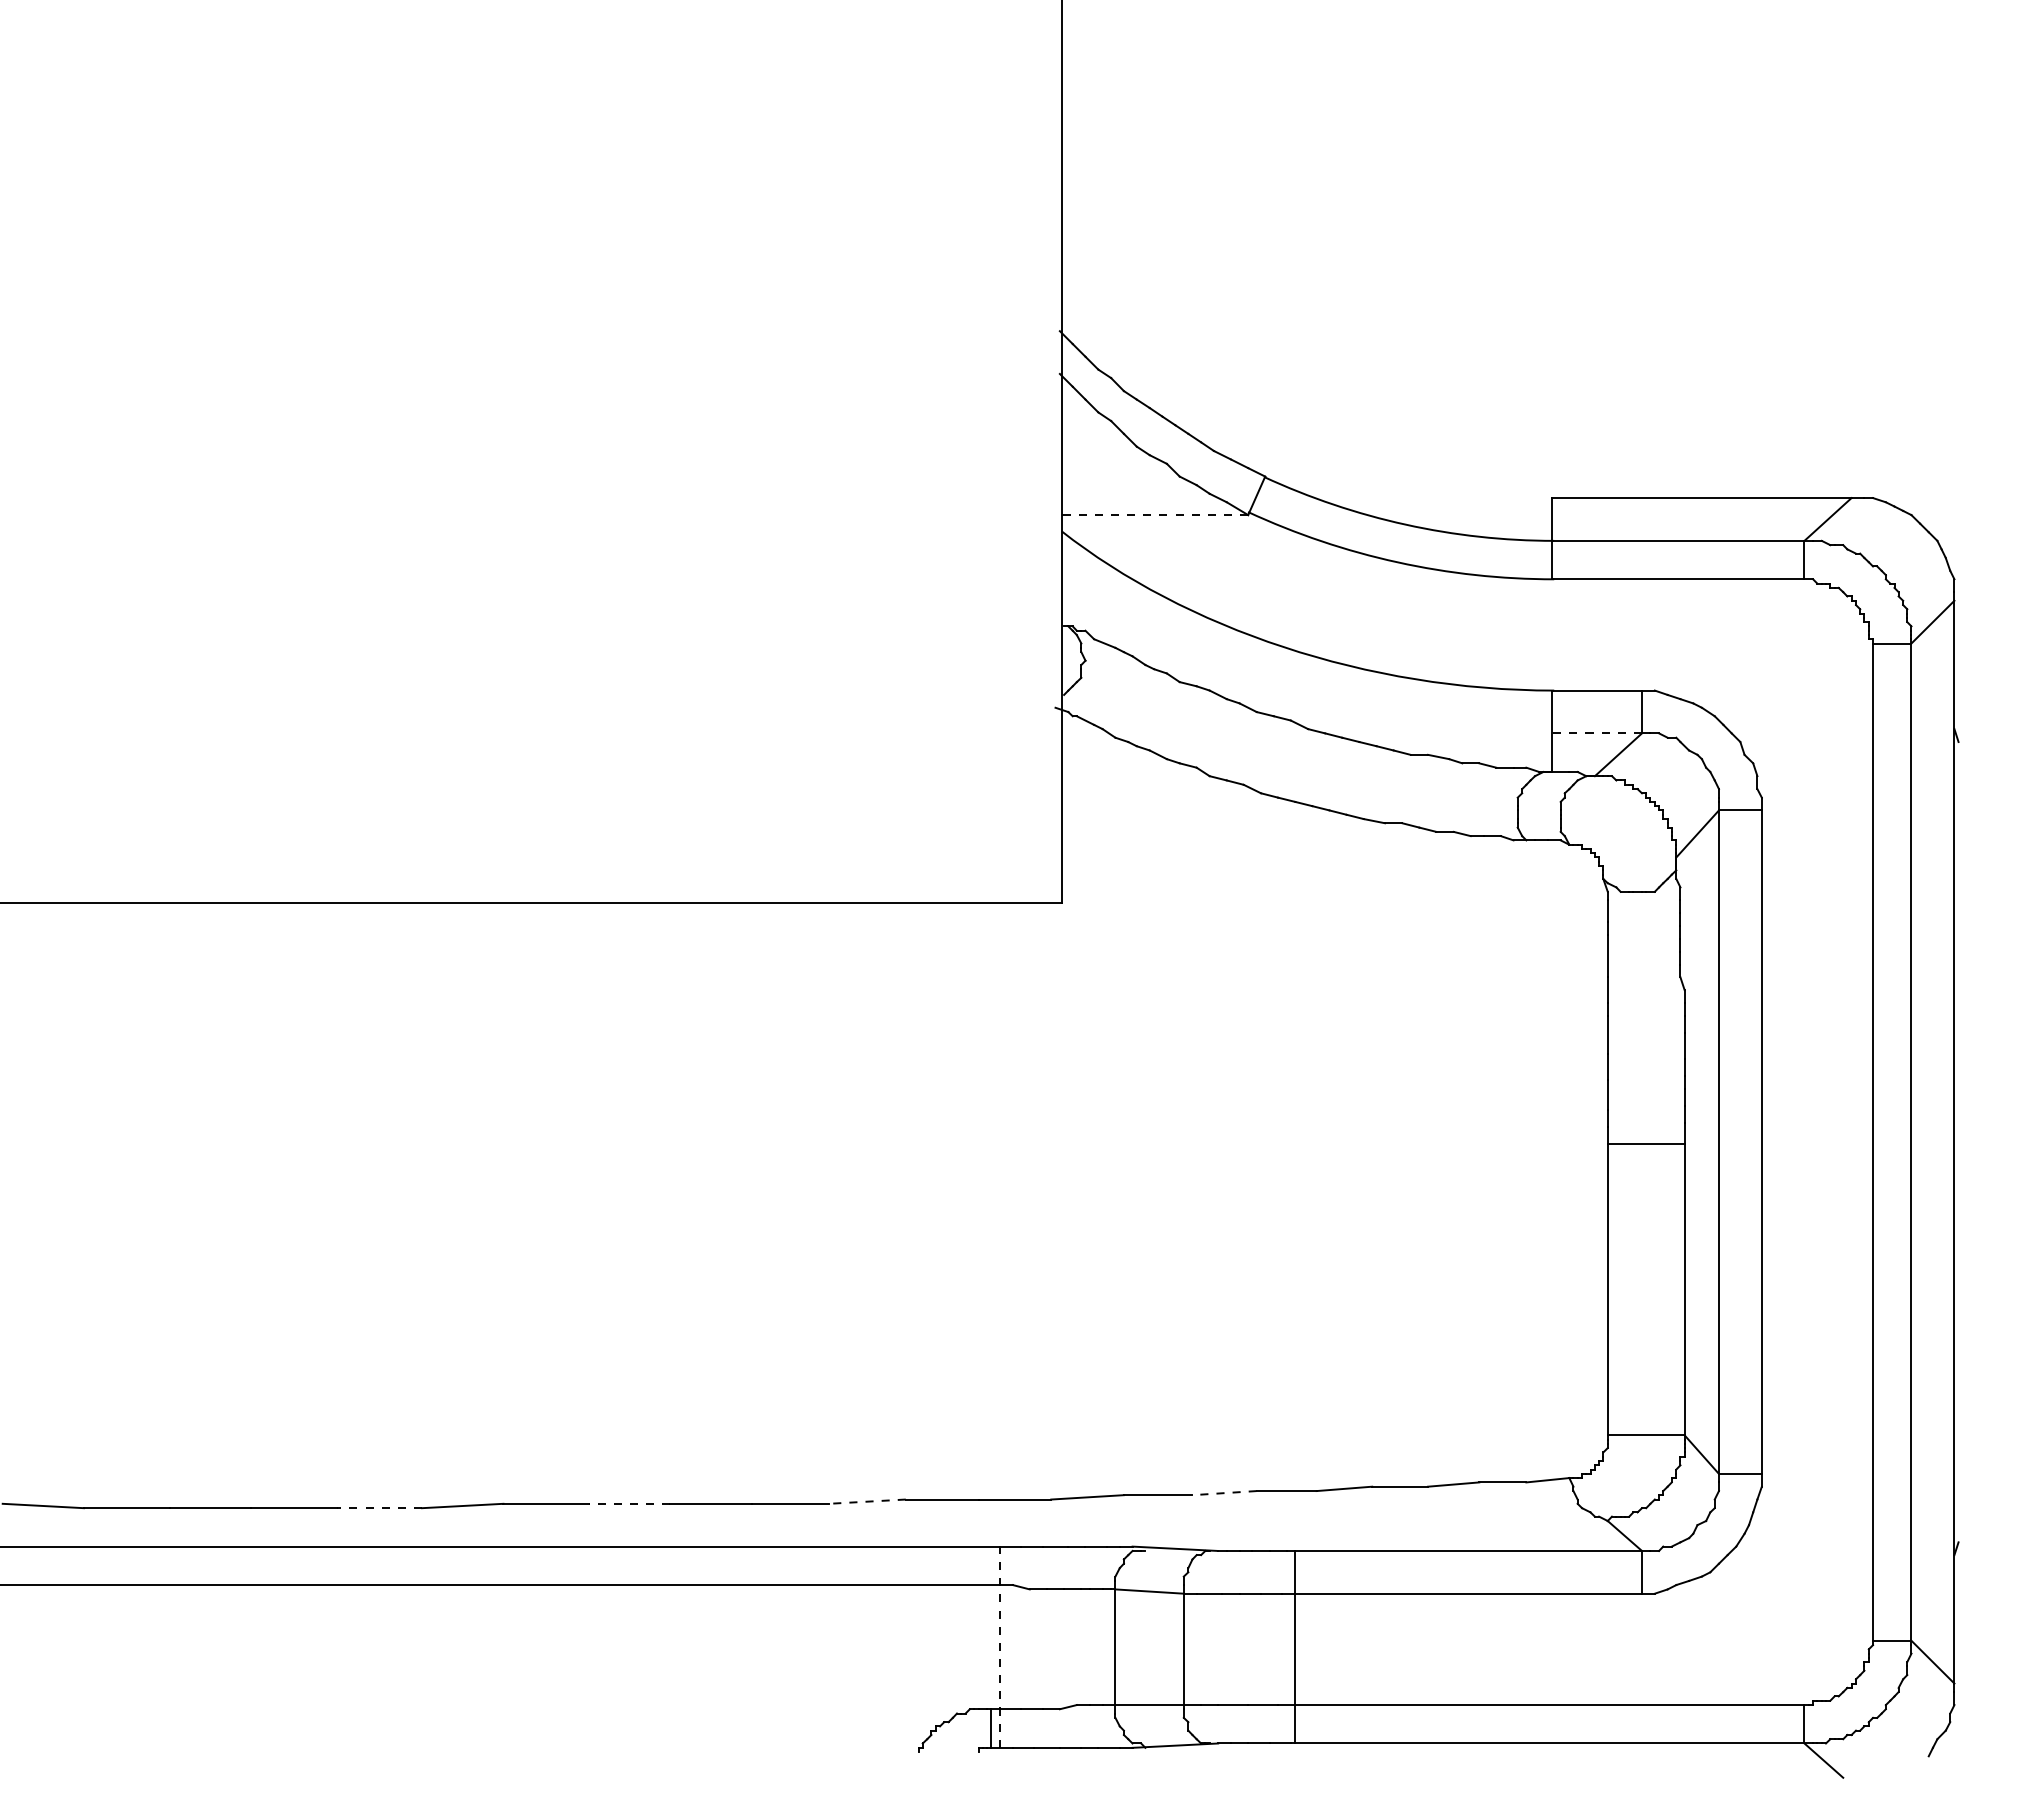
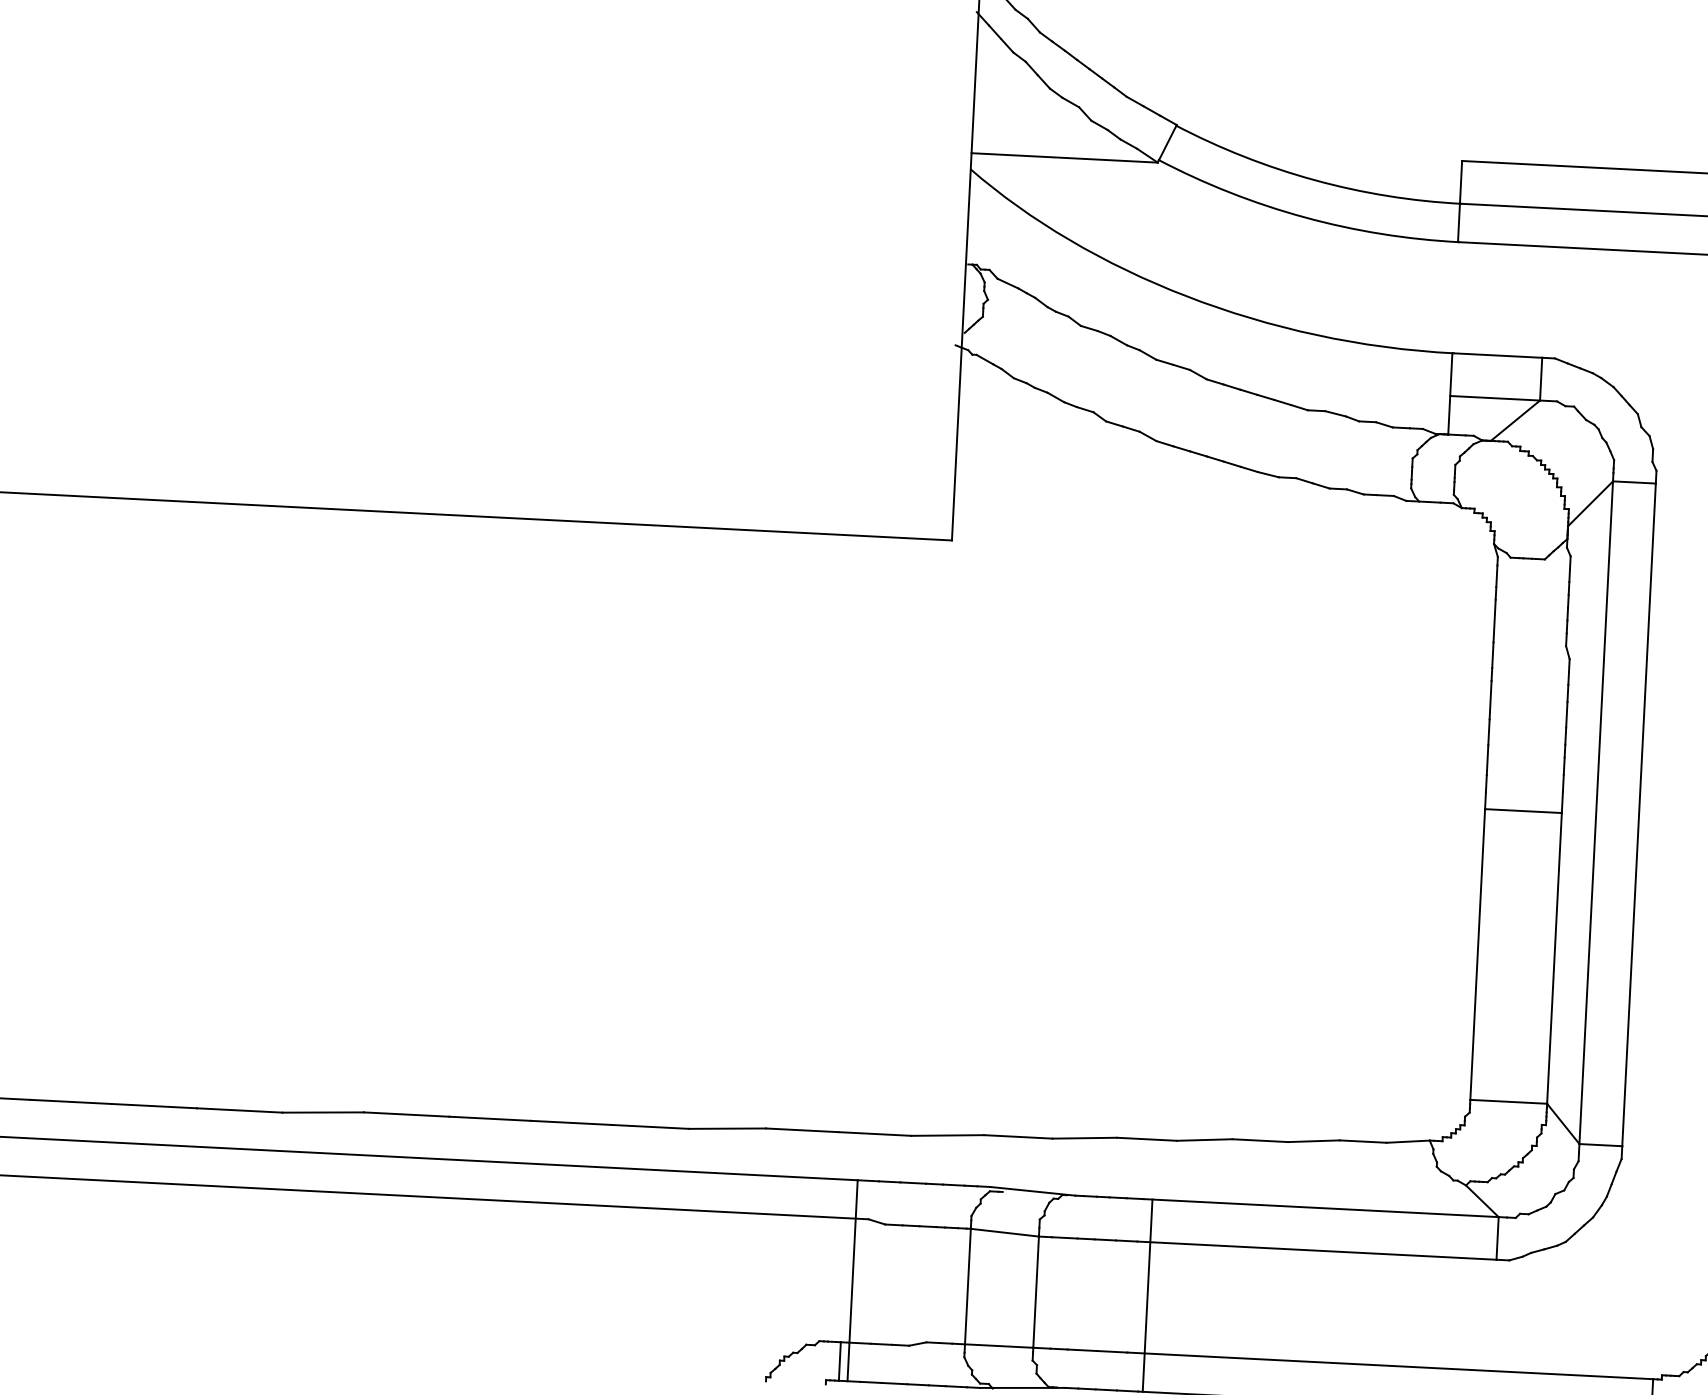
line: (1154, 515) -> (1064, 158), dashed -> solid
line: (1597, 733) -> (1495, 398), dashed -> solid
line: (1224, 1493) -> (1084, 1138), dashed -> solid
line: (867, 1501) -> (727, 1128), dashed -> solid
line: (629, 1503) -> (489, 1118), dashed -> solid
line: (379, 1508) -> (239, 1110), dashed -> solid
line: (999, 1647) -> (852, 1280), dashed -> solid

